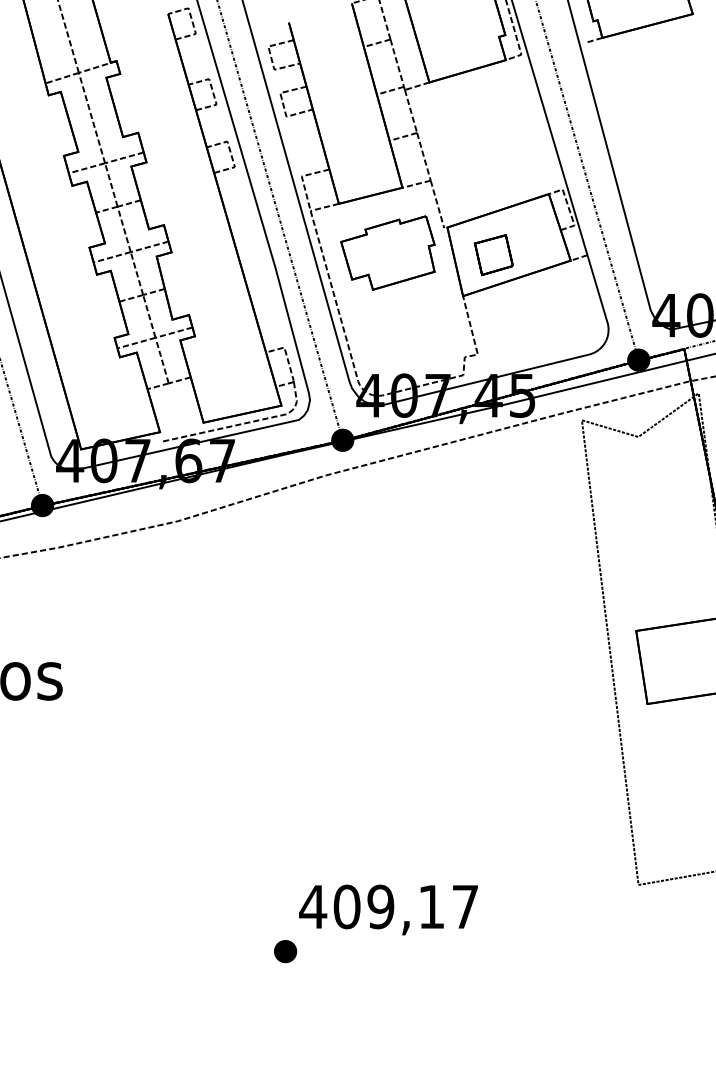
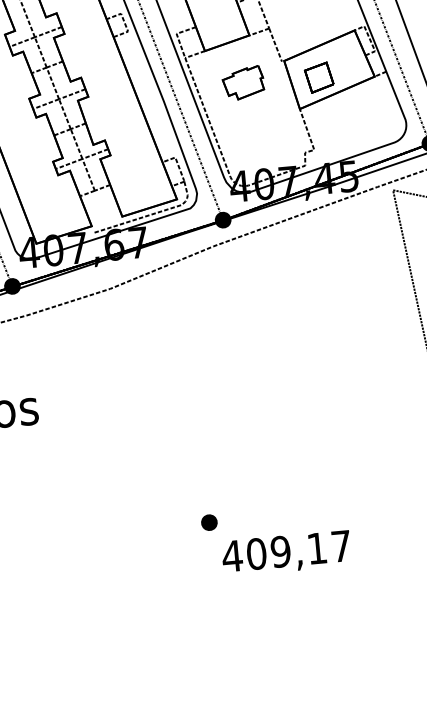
part: (387, 252) -> (242, 82), size x0.6
part: (285, 951) -> (209, 522), moved

